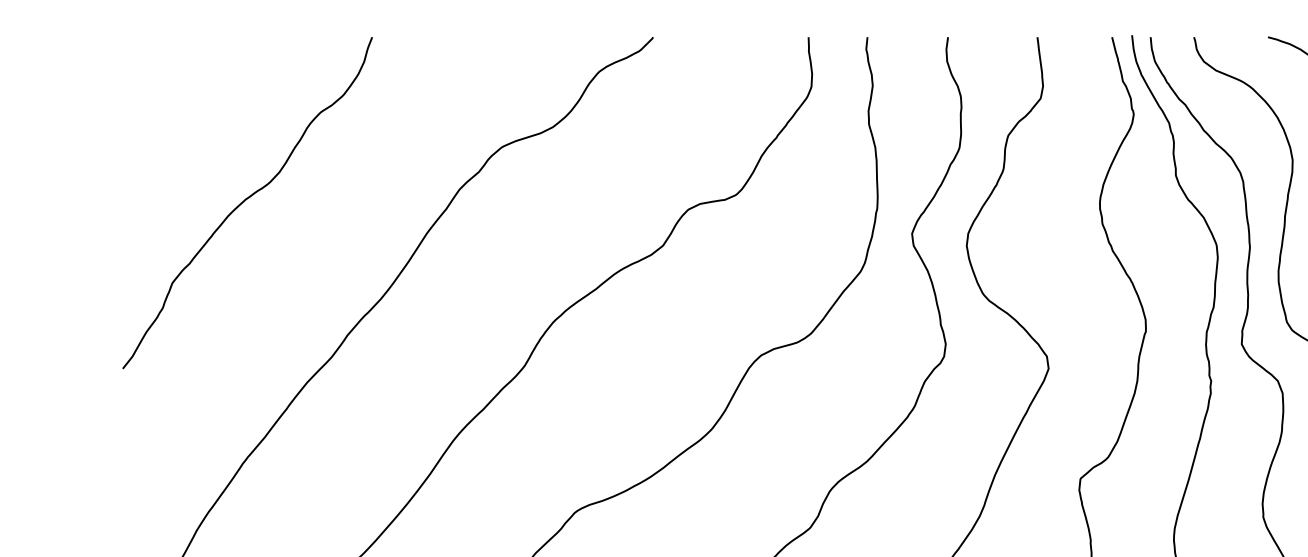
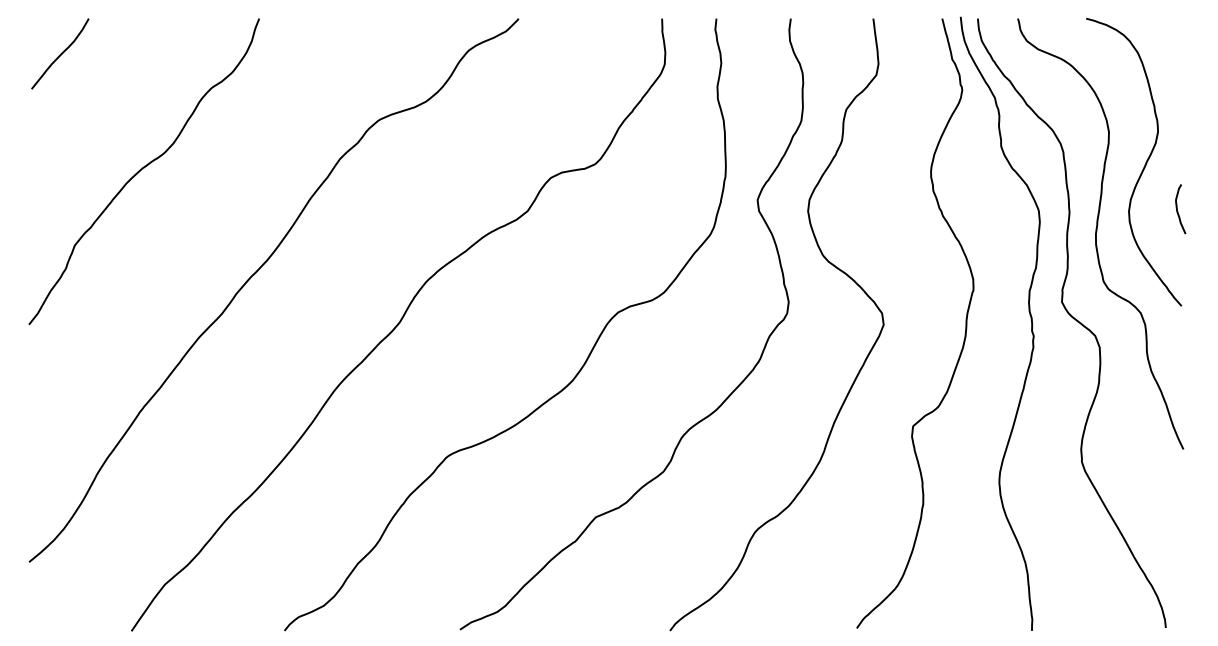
curve: (156, 74) -> (60, 53), added

